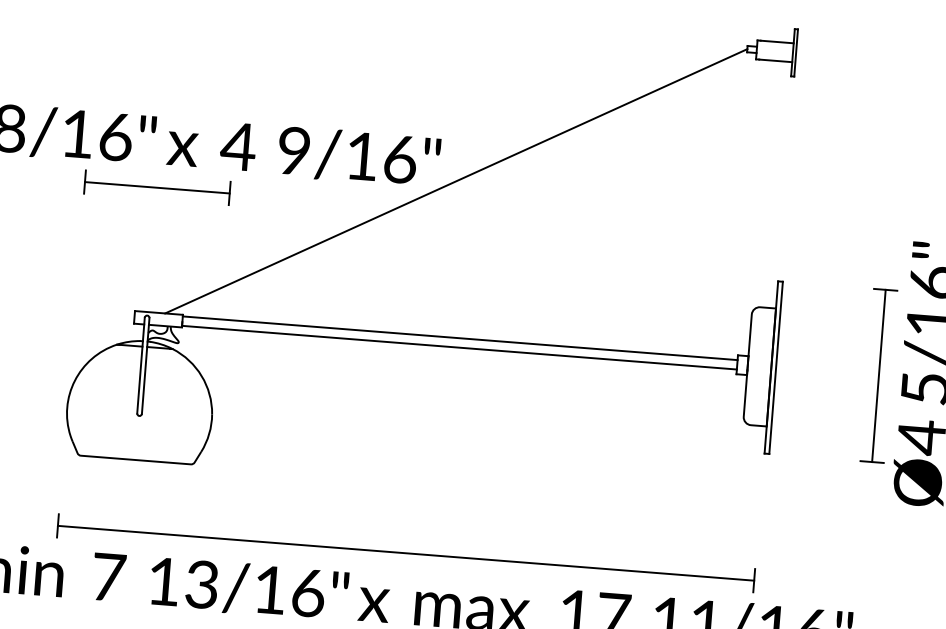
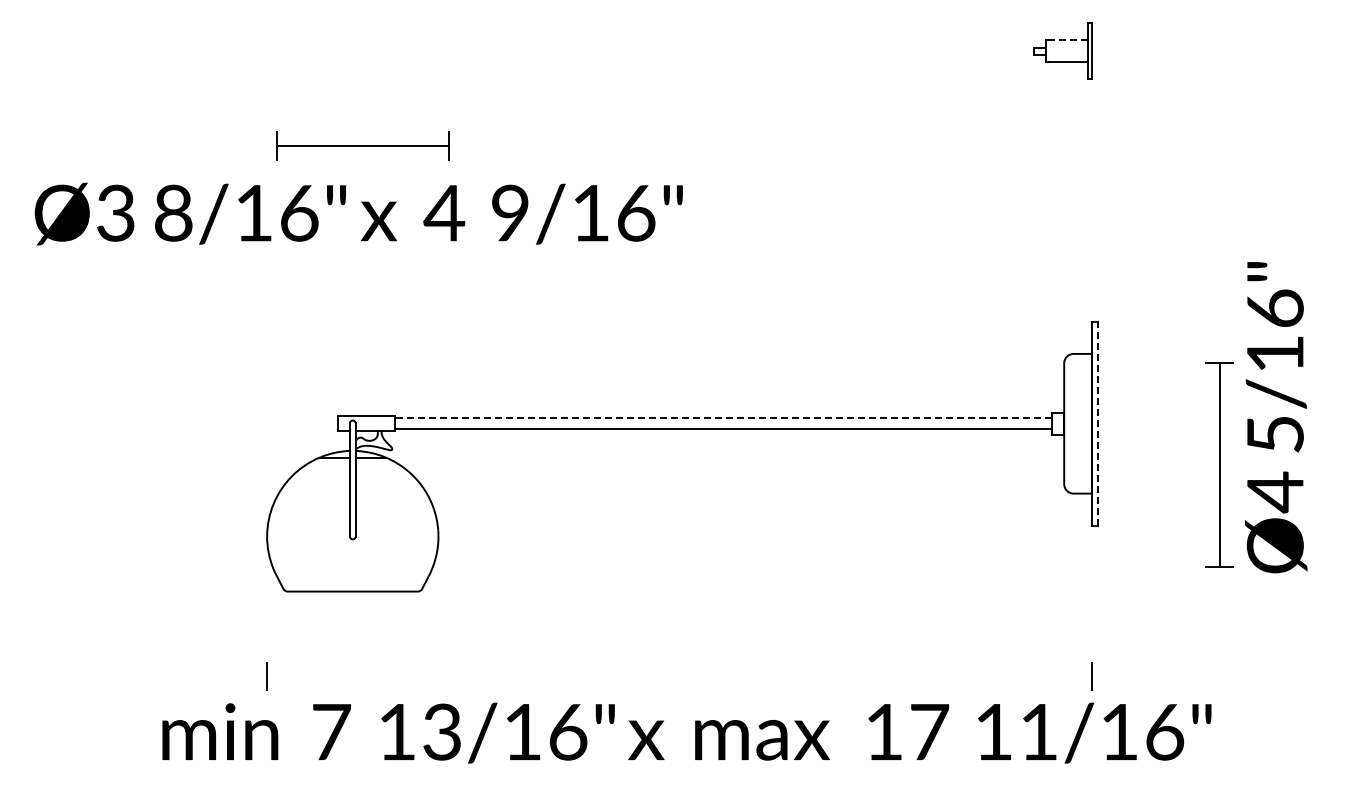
line: (776, 42) -> (1068, 40), solid -> dashed
line: (455, 180) -> (703, 233), removed
part: (157, 187) -> (362, 145), moved
line: (460, 338) -> (723, 418), solid -> dashed
line: (775, 367) -> (1097, 423), solid -> dashed
part: (878, 375) -> (1219, 464), moved
line: (406, 553) -> (679, 676), removed

